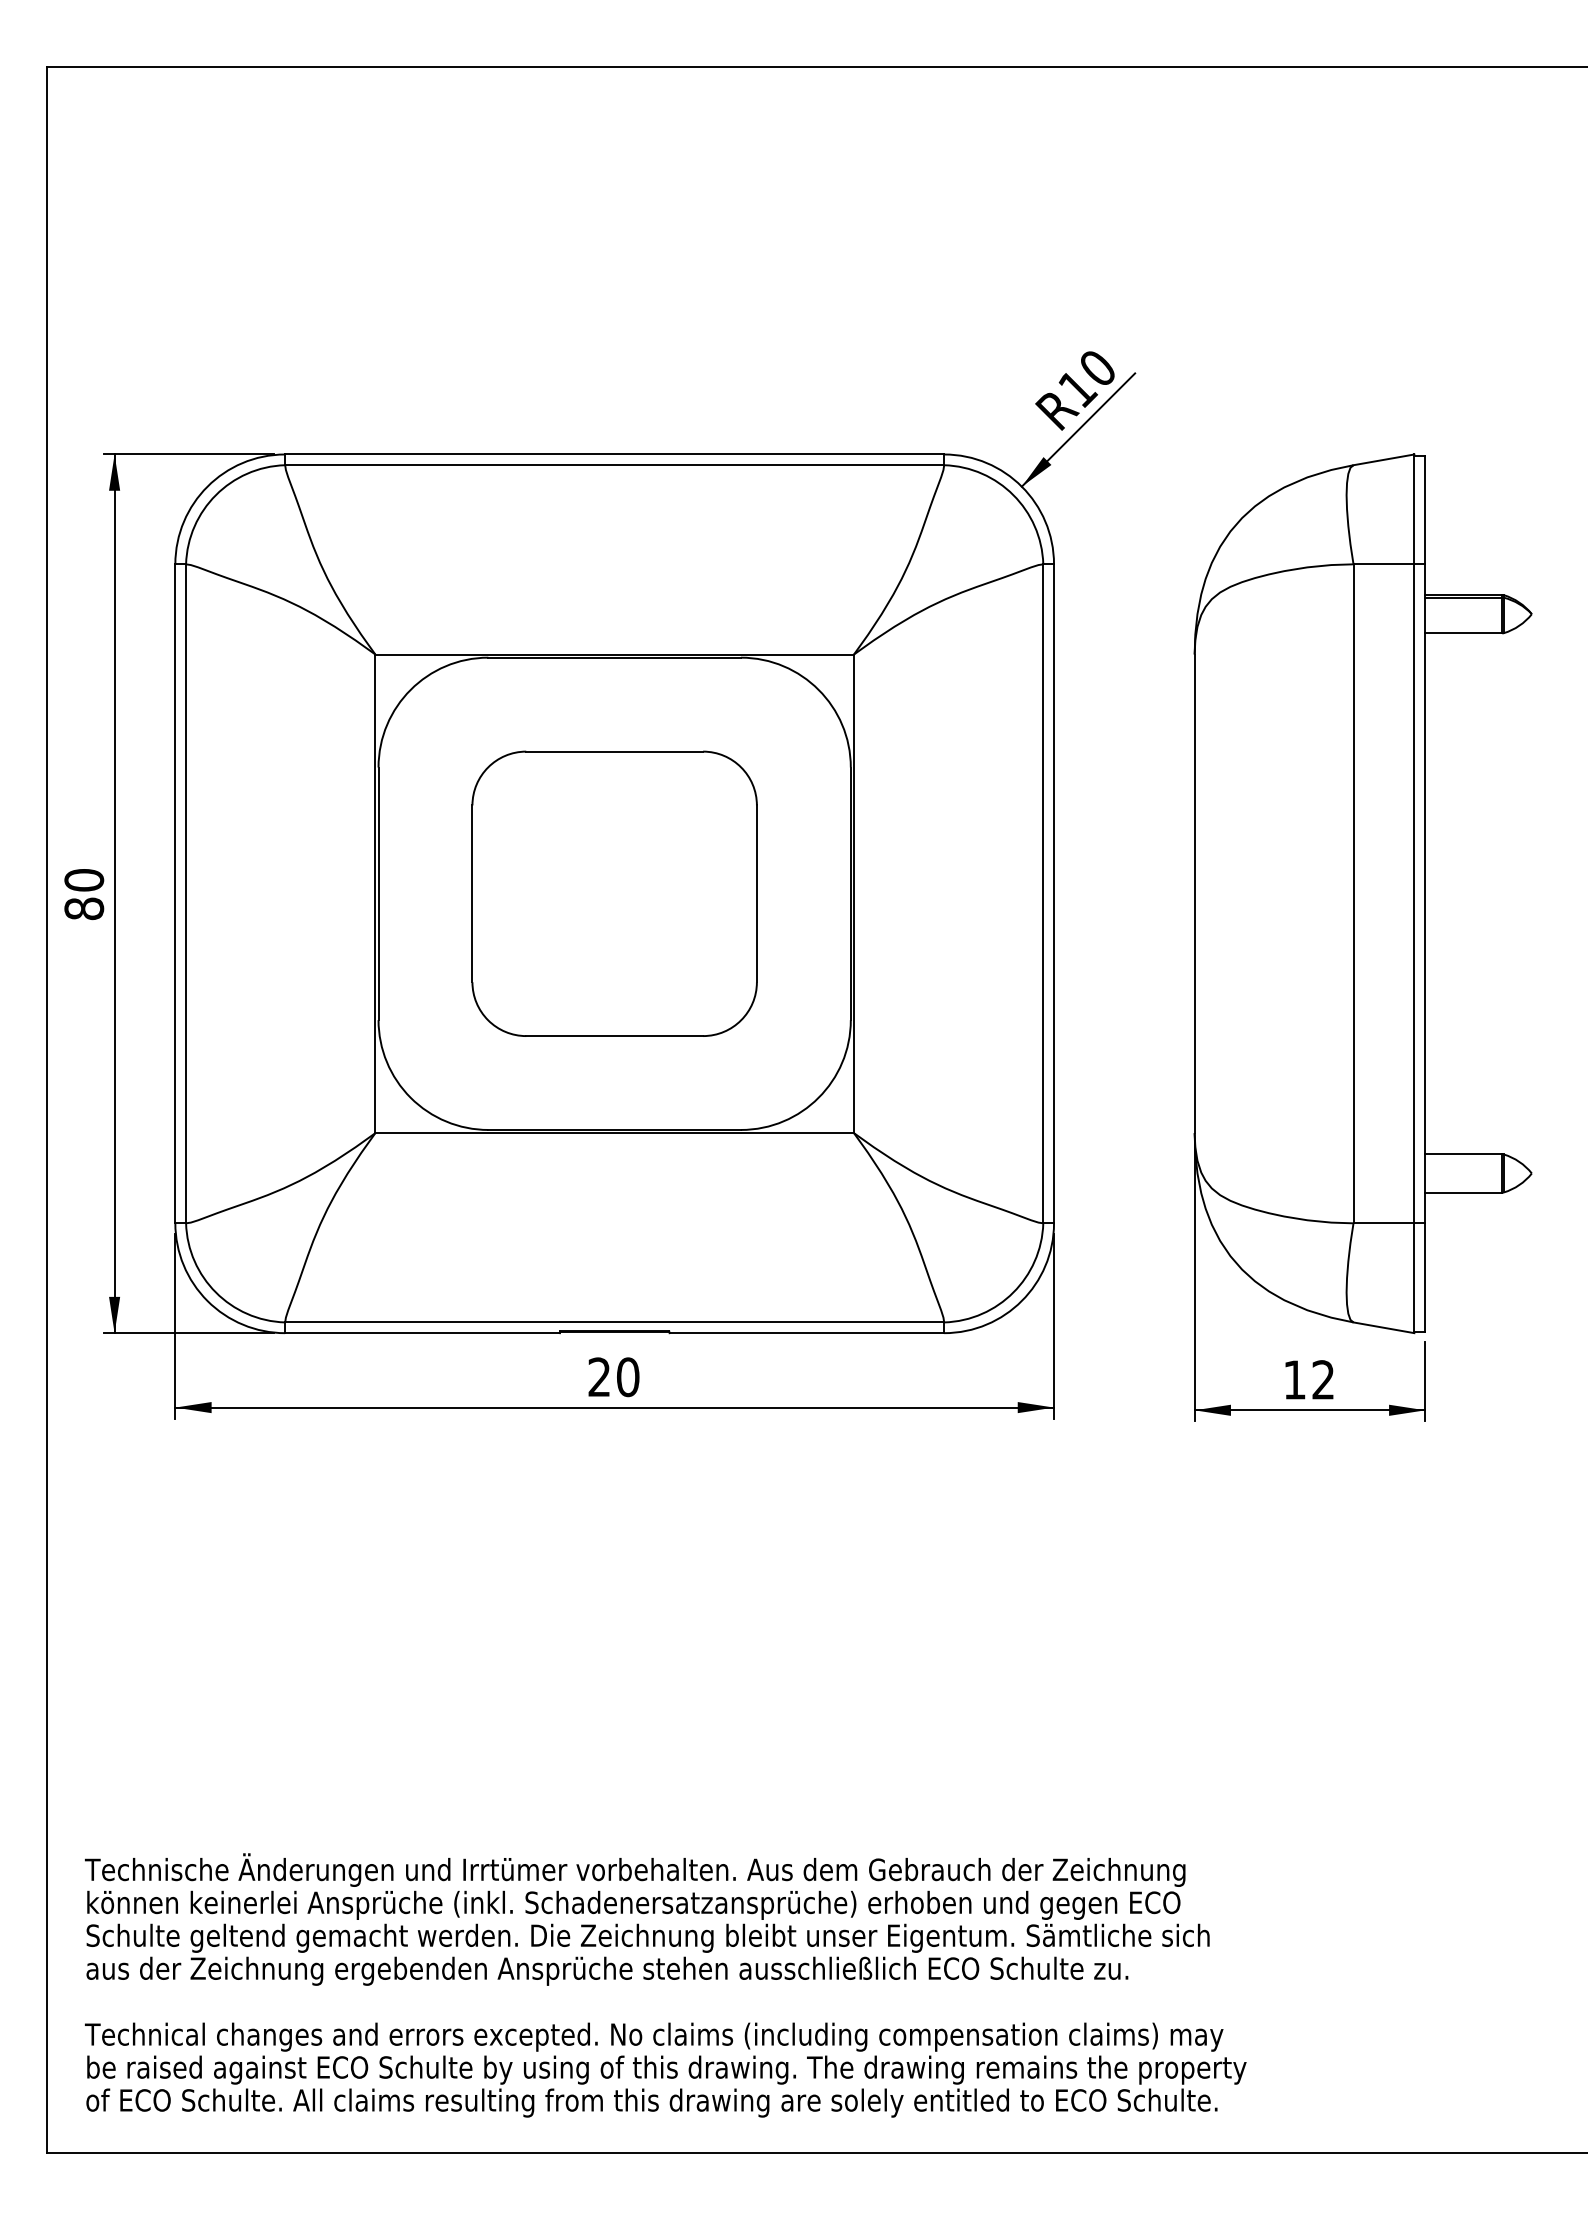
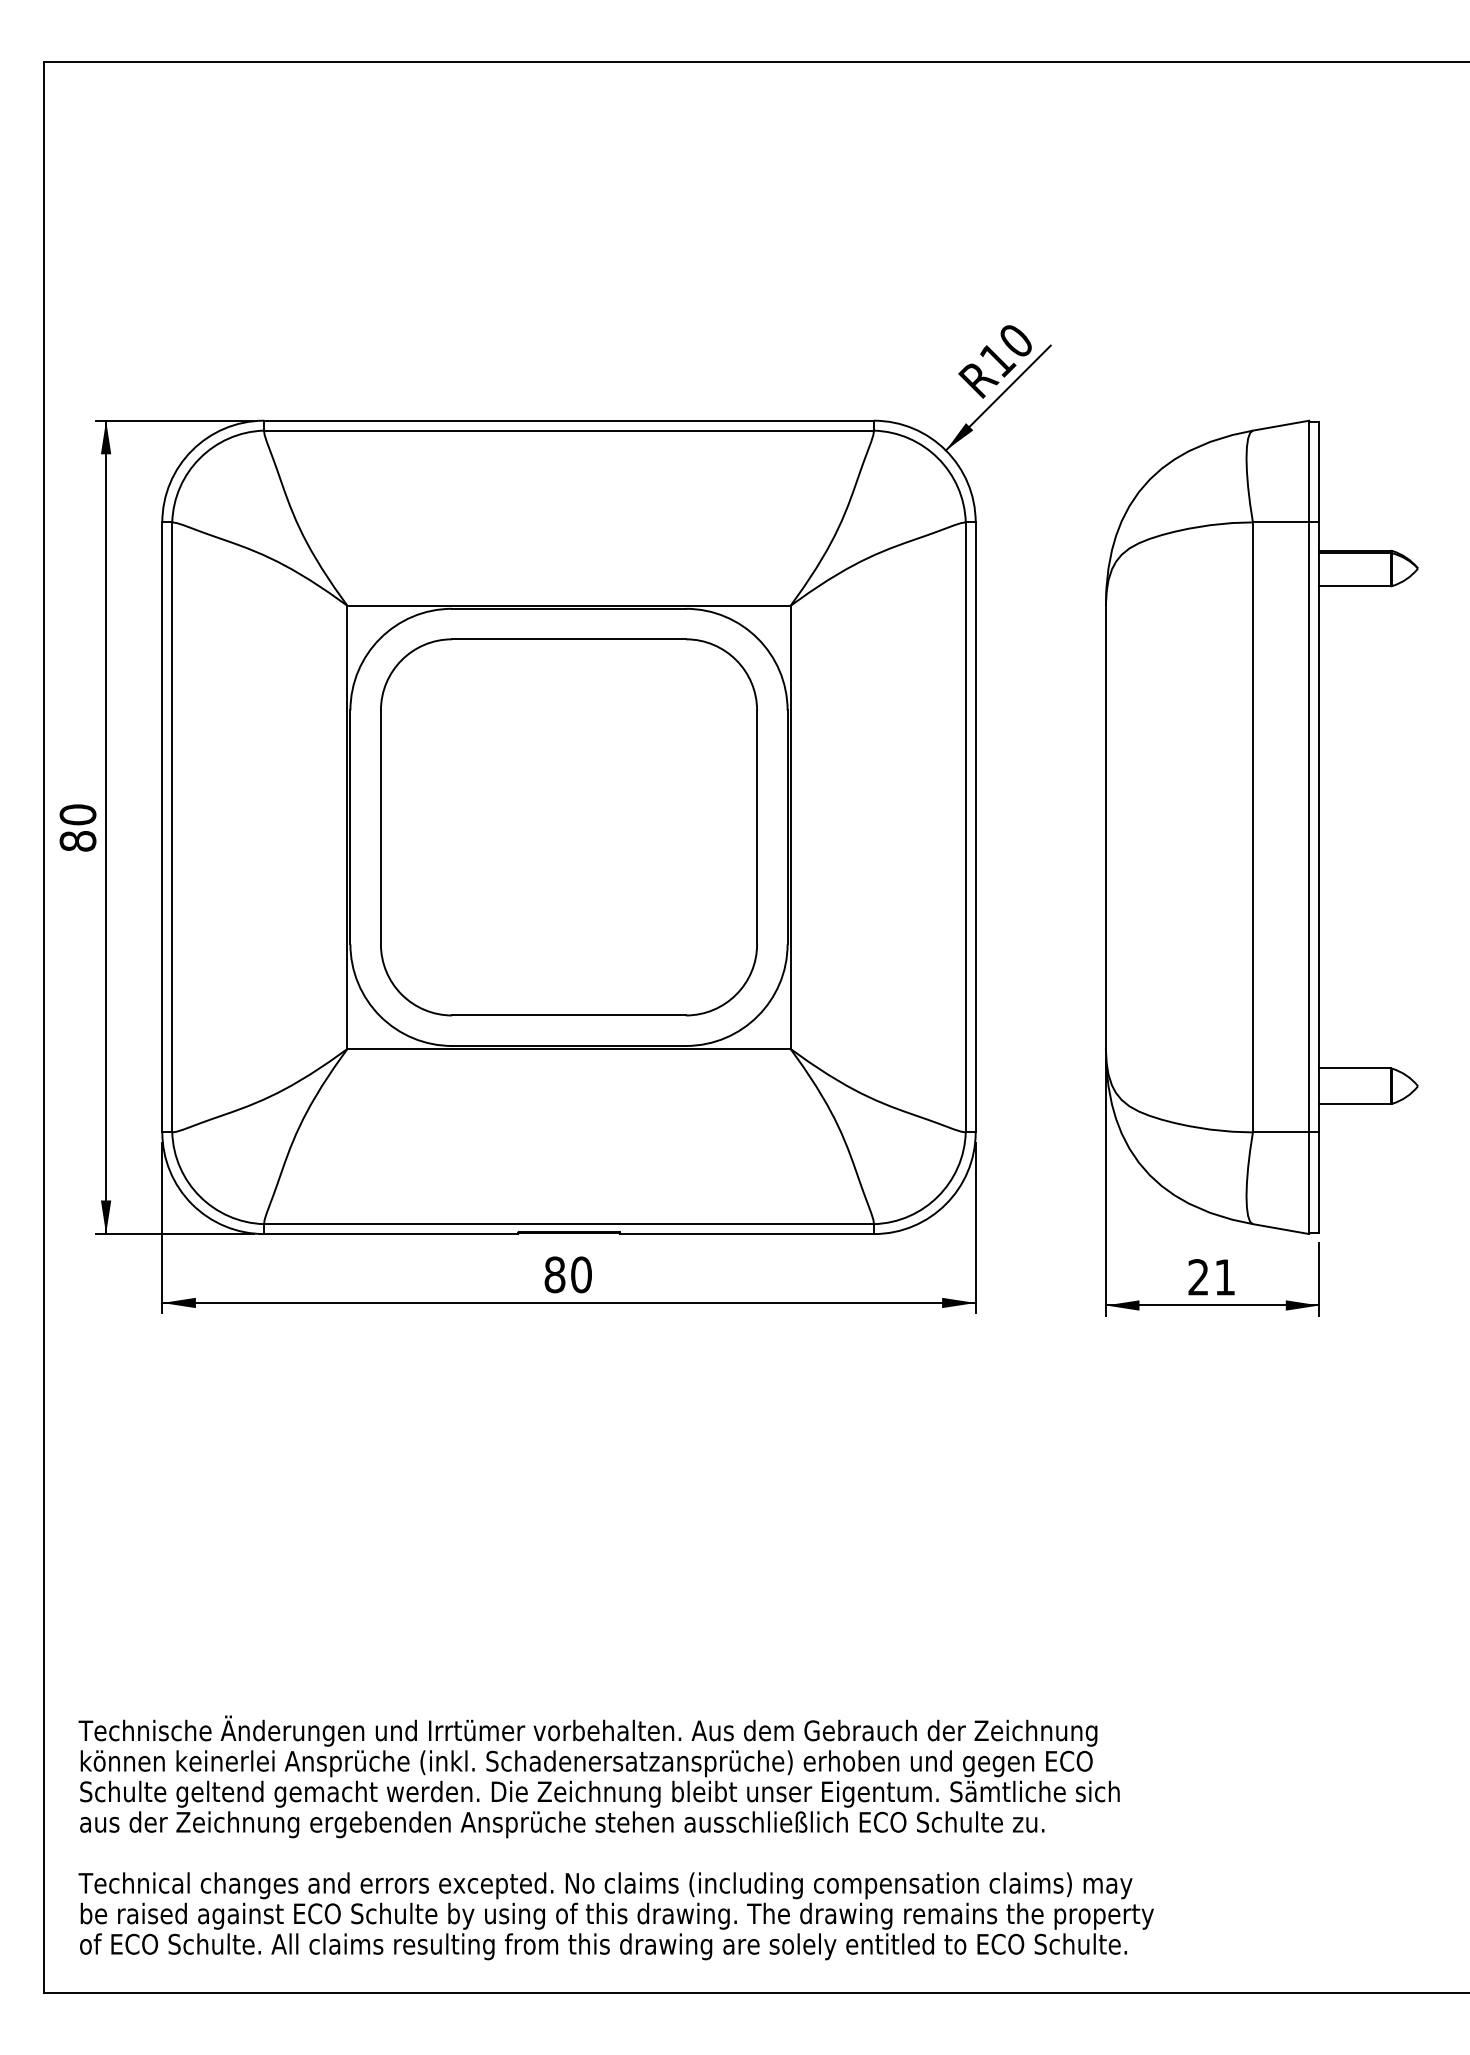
part: (614, 893) -> (568, 827), size x1.43
text: (599, 1376) -> (554, 1274), 20 -> 80
text: (1308, 1380) -> (1211, 1277), 12 -> 21

